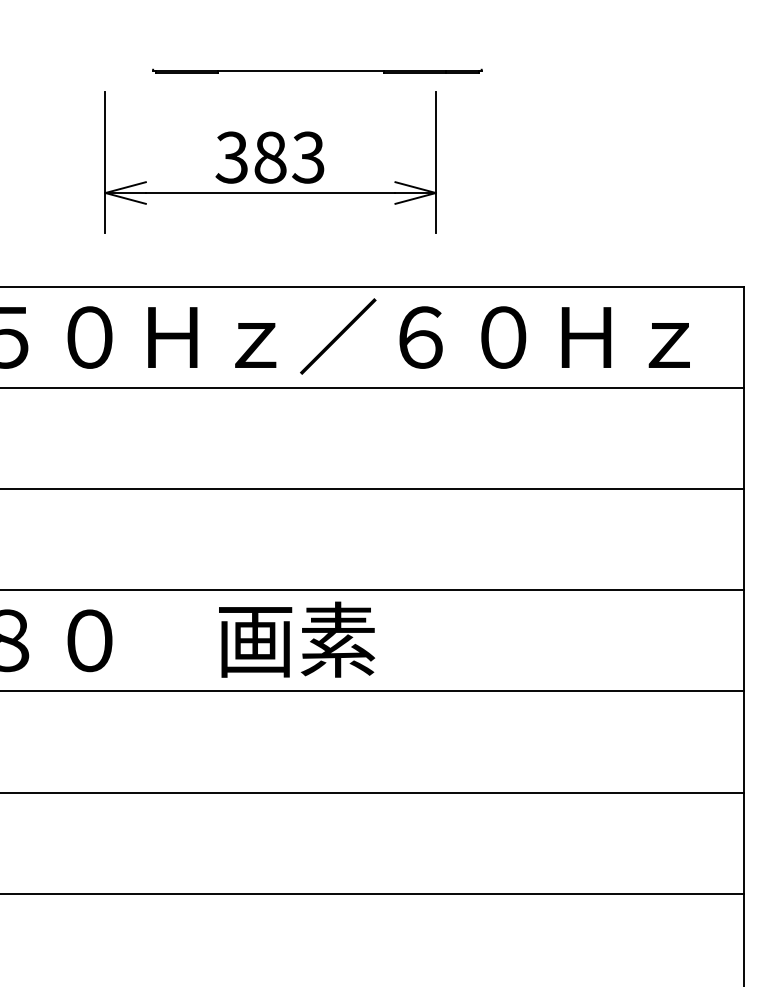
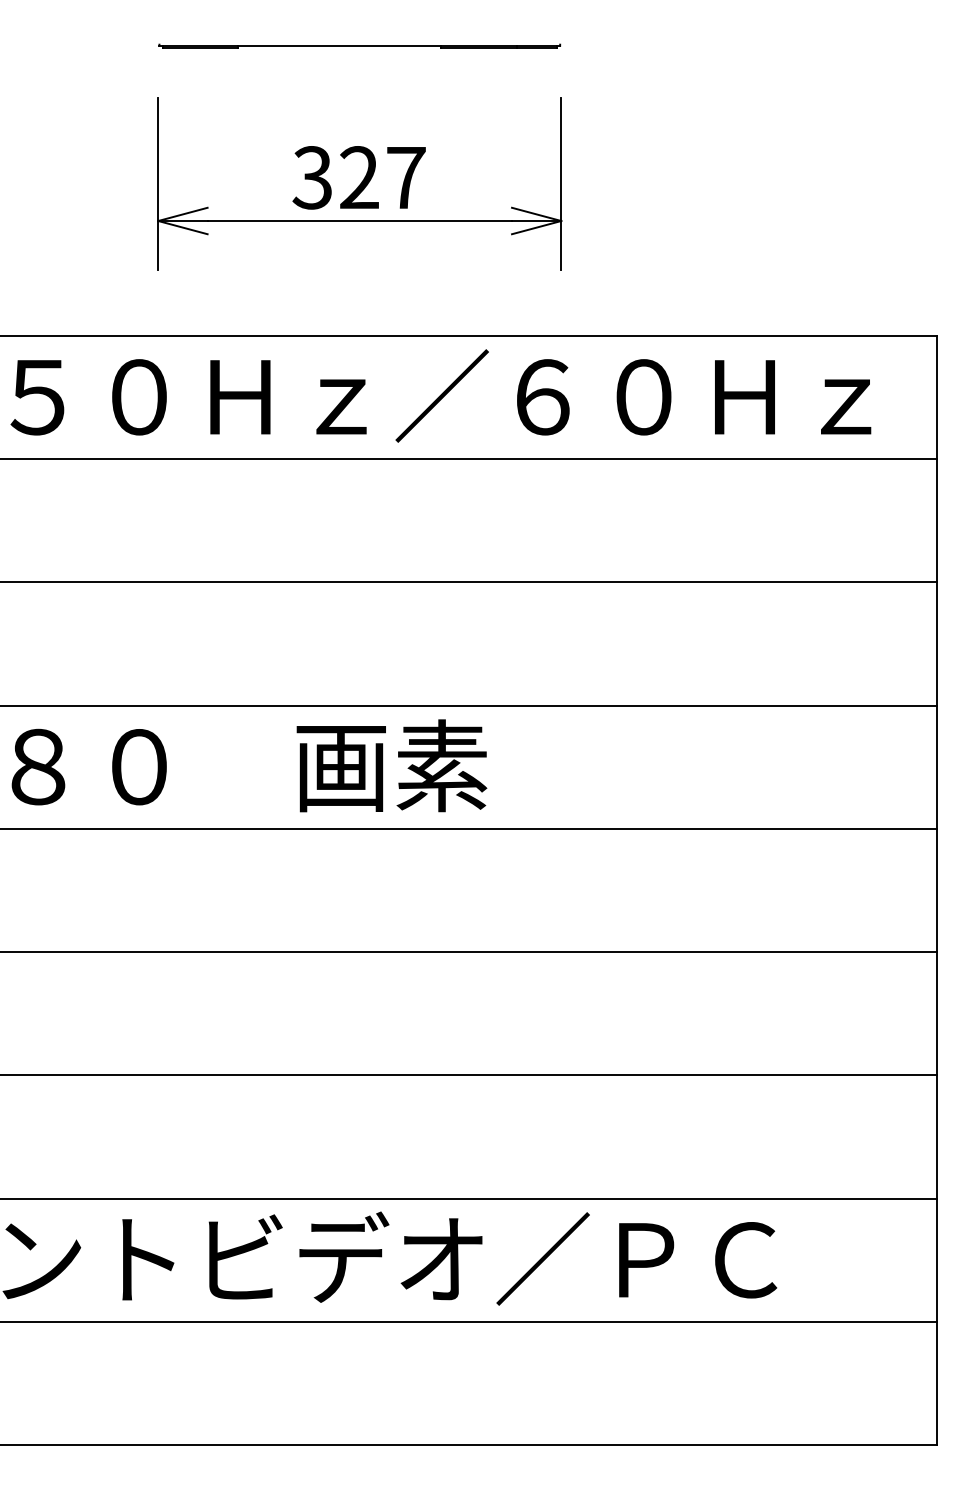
part: (317, 70) -> (359, 45), moved
text: (289, 157) -> (382, 177), 383 -> 327

